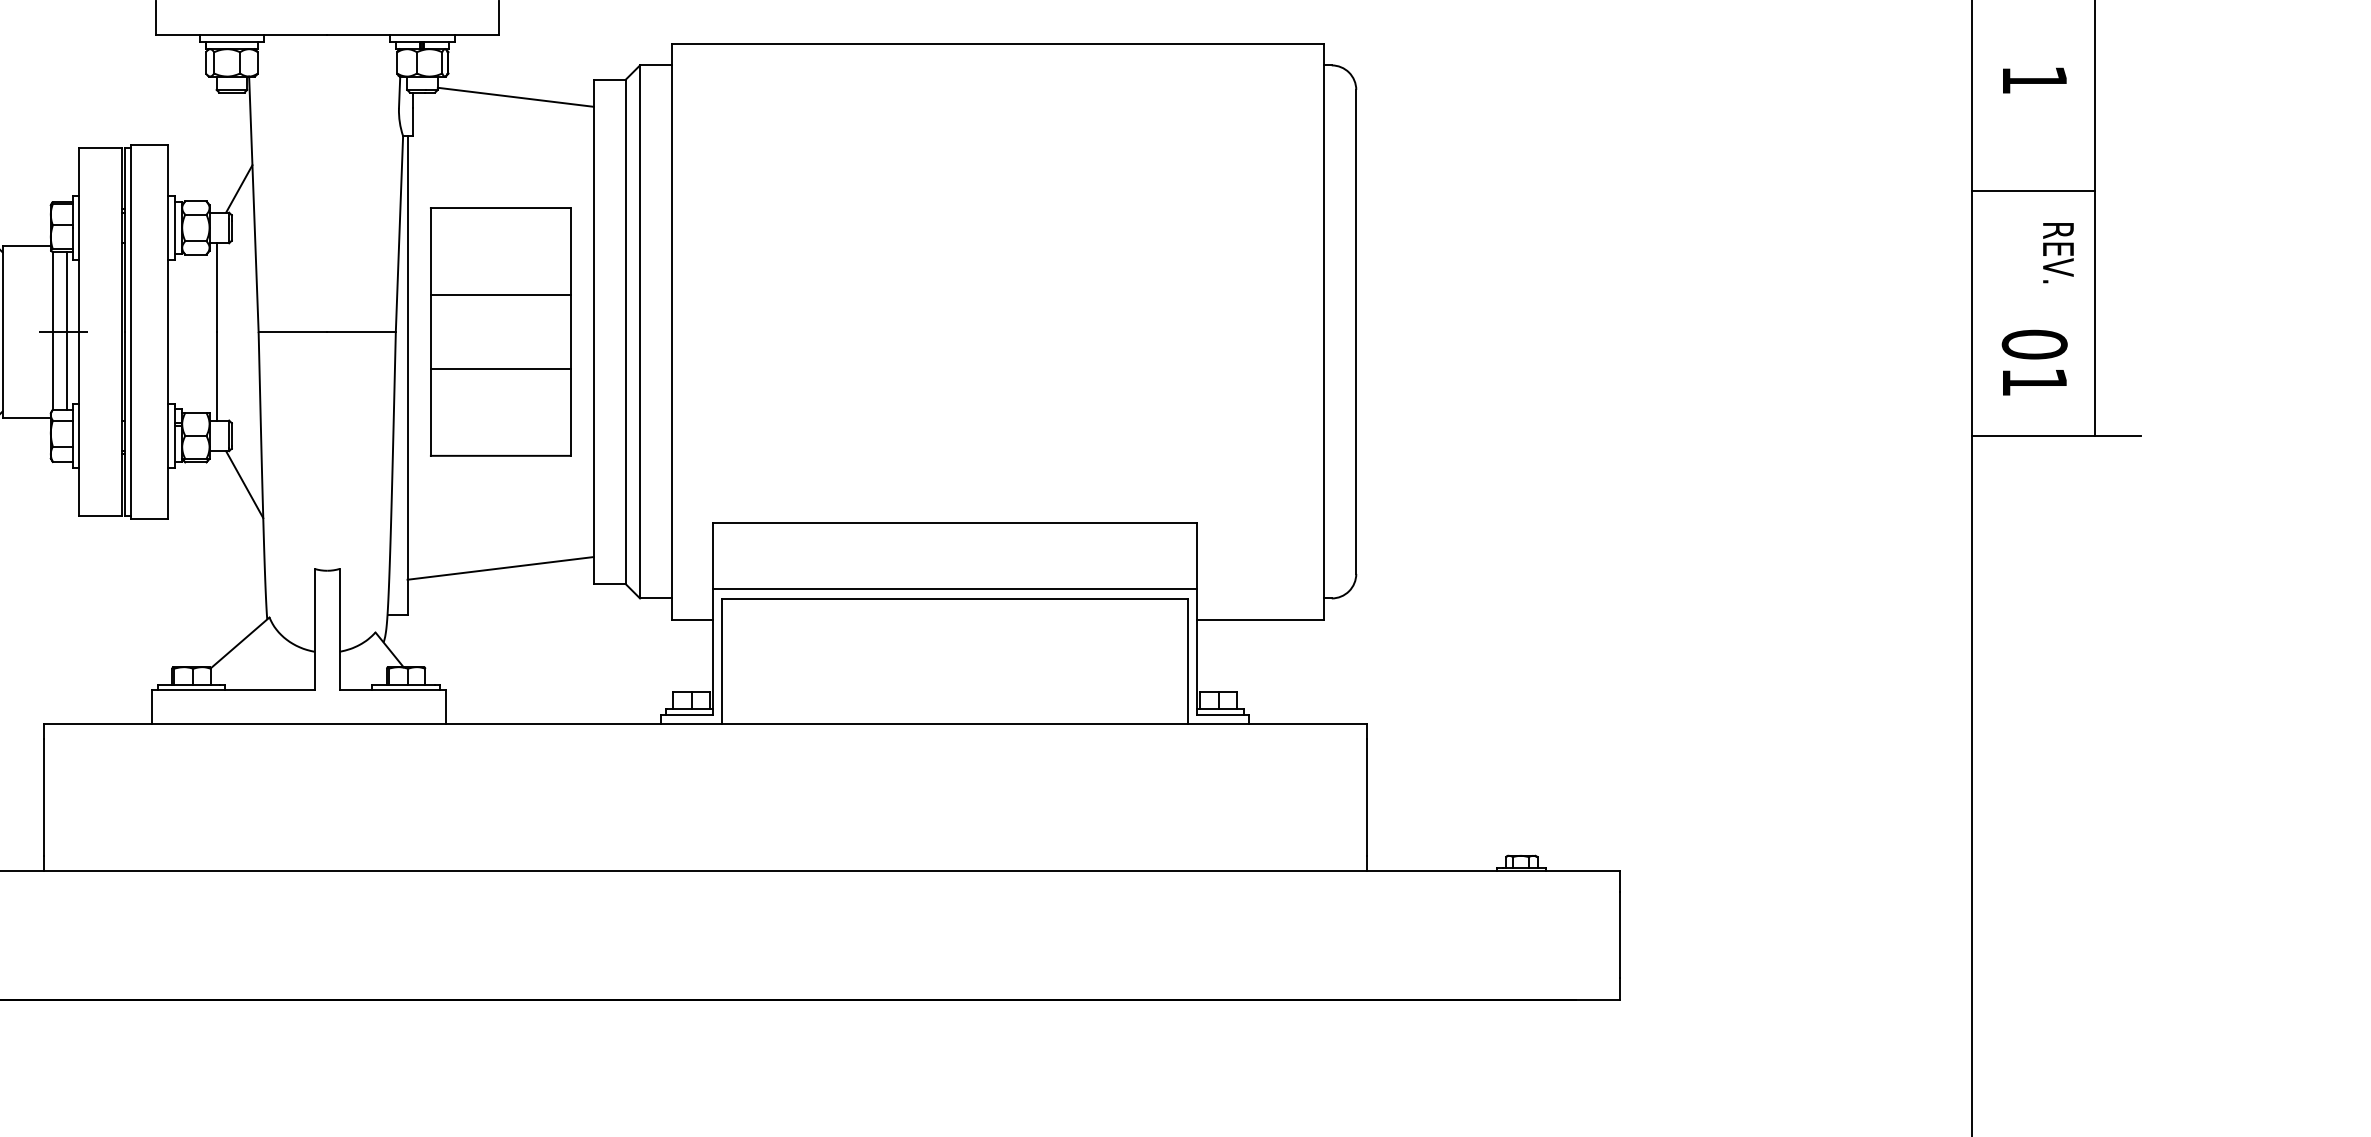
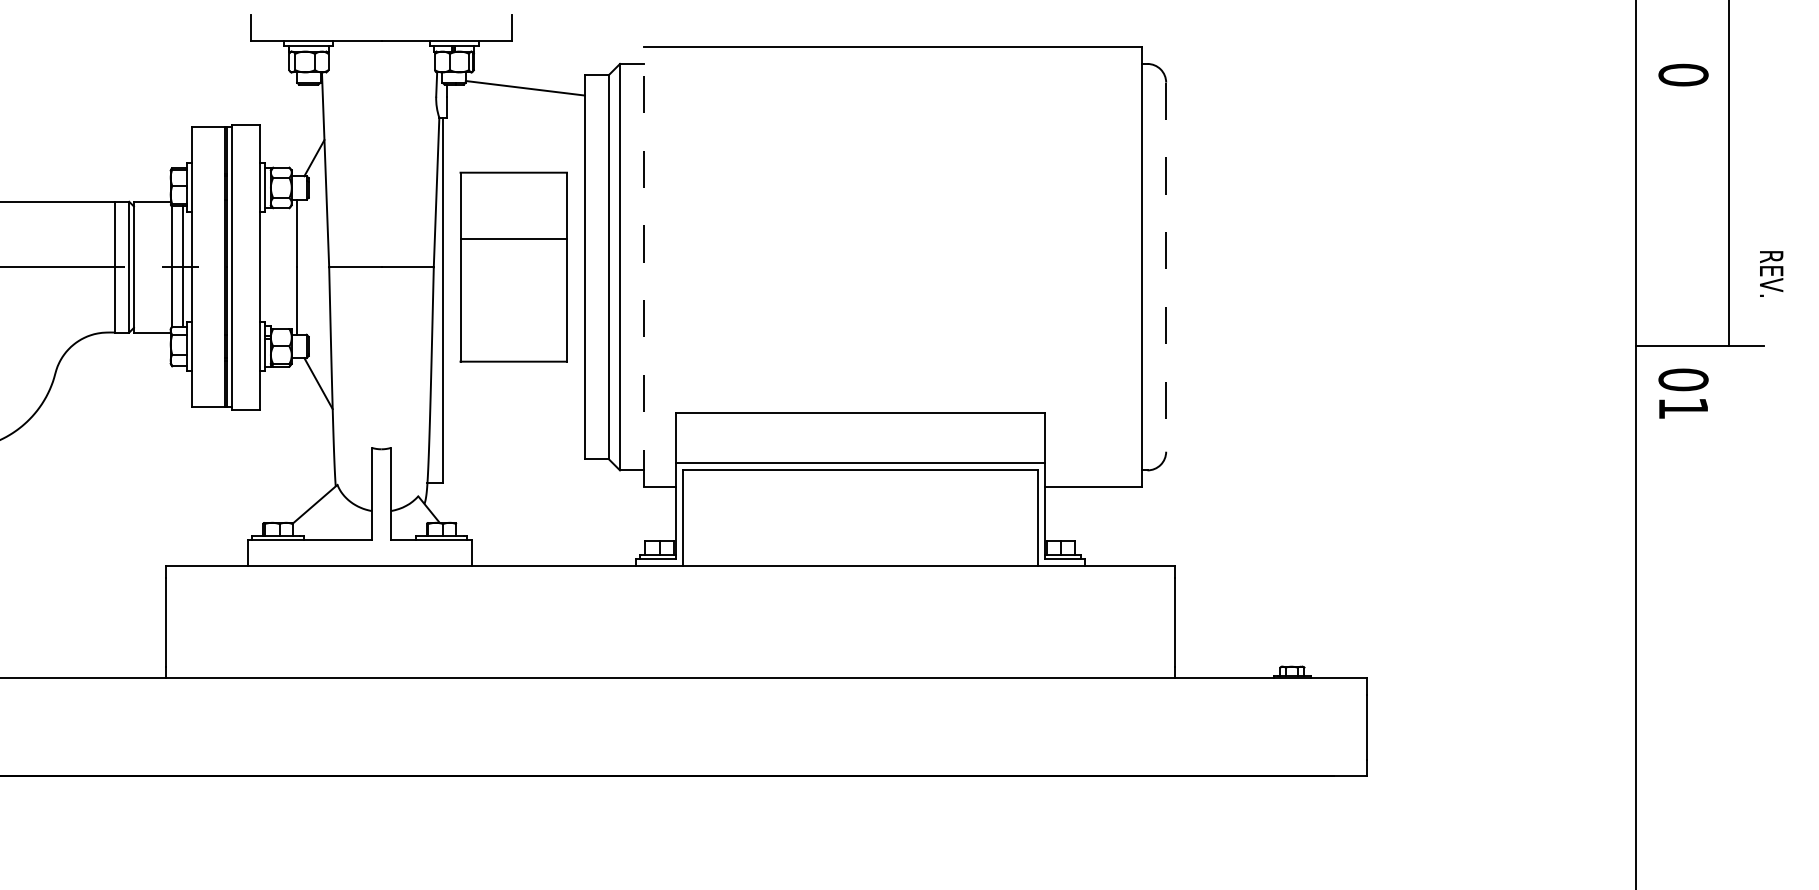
text: (2034, 79) -> (1683, 74), 1 -> 0
line: (2033, 190) -> (1682, 159), removed
text: (2058, 252) -> (1771, 273), moved
line: (672, 332) -> (644, 267), solid -> dashed
line: (1356, 332) -> (1166, 267), solid -> dashed
text: (2034, 362) -> (1683, 393), moved
line: (500, 369) -> (513, 295), removed
line: (500, 568) -> (513, 447), removed

